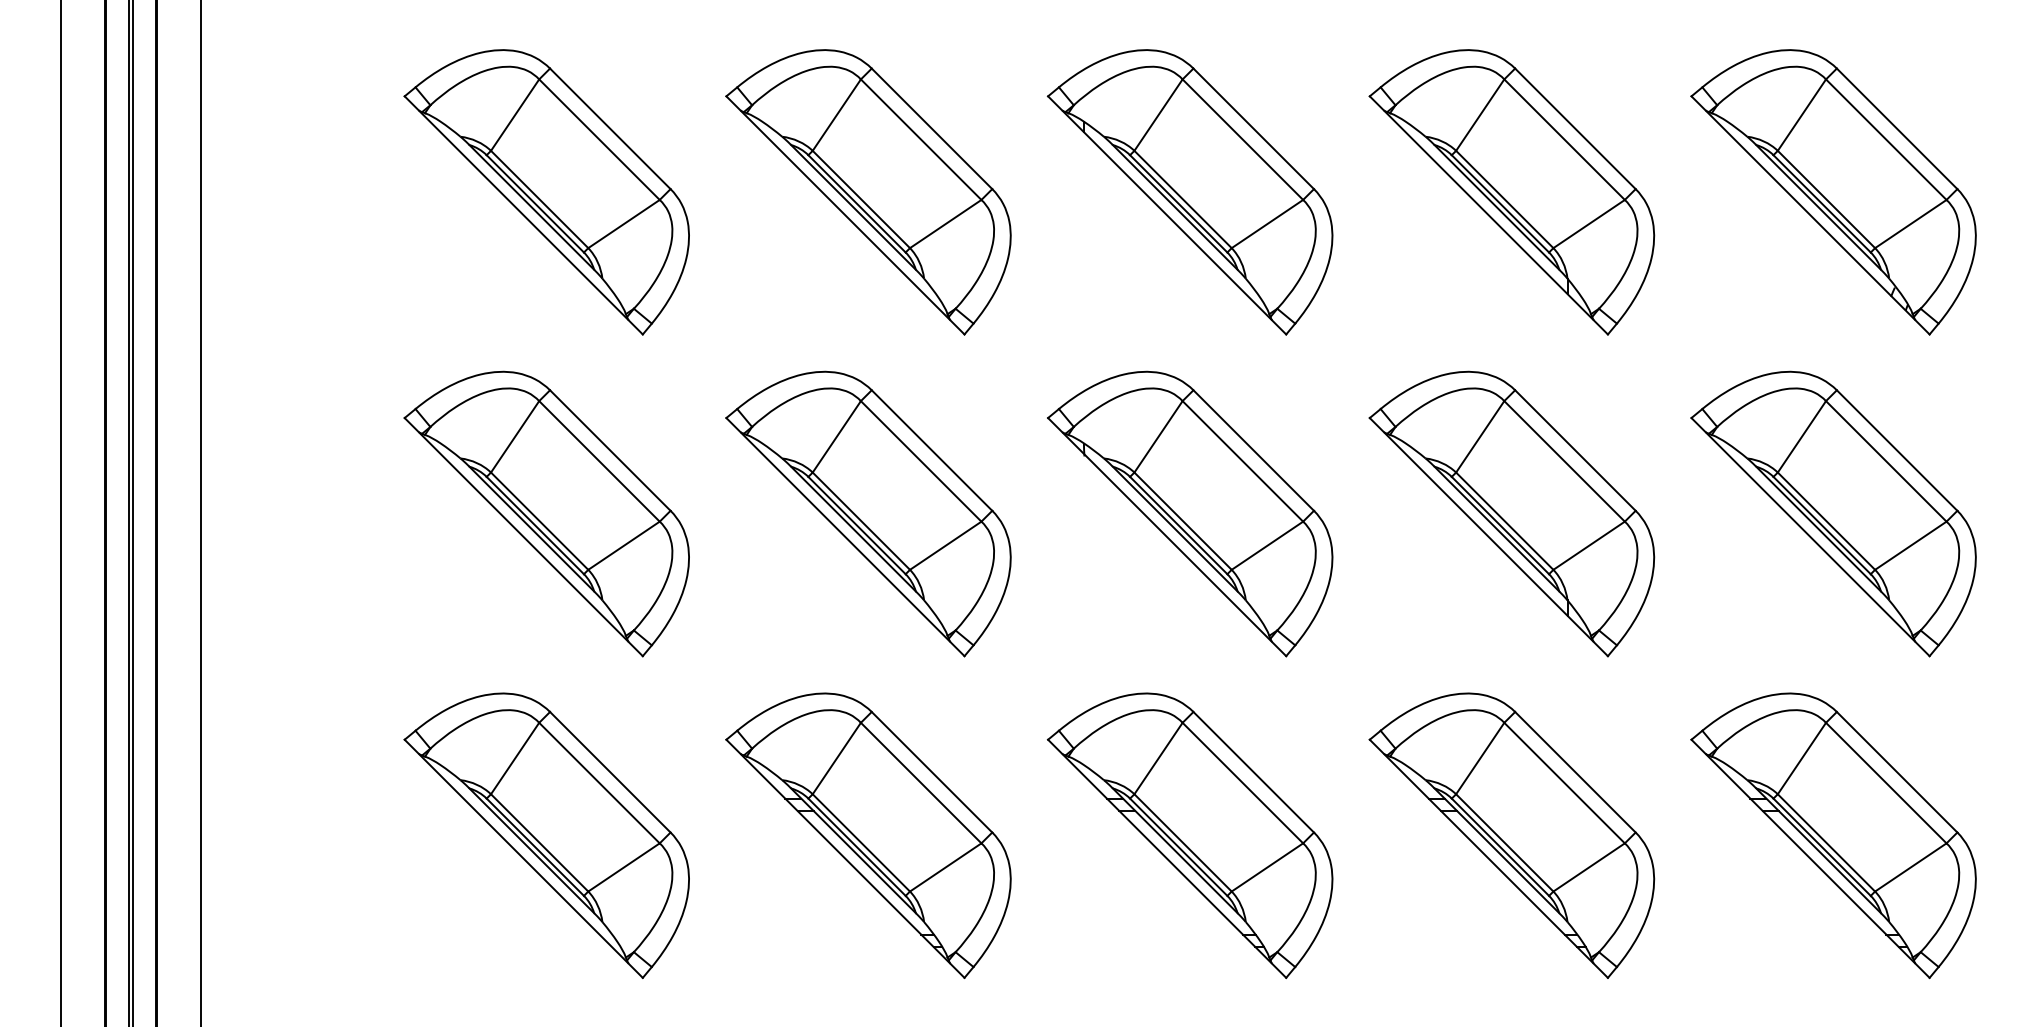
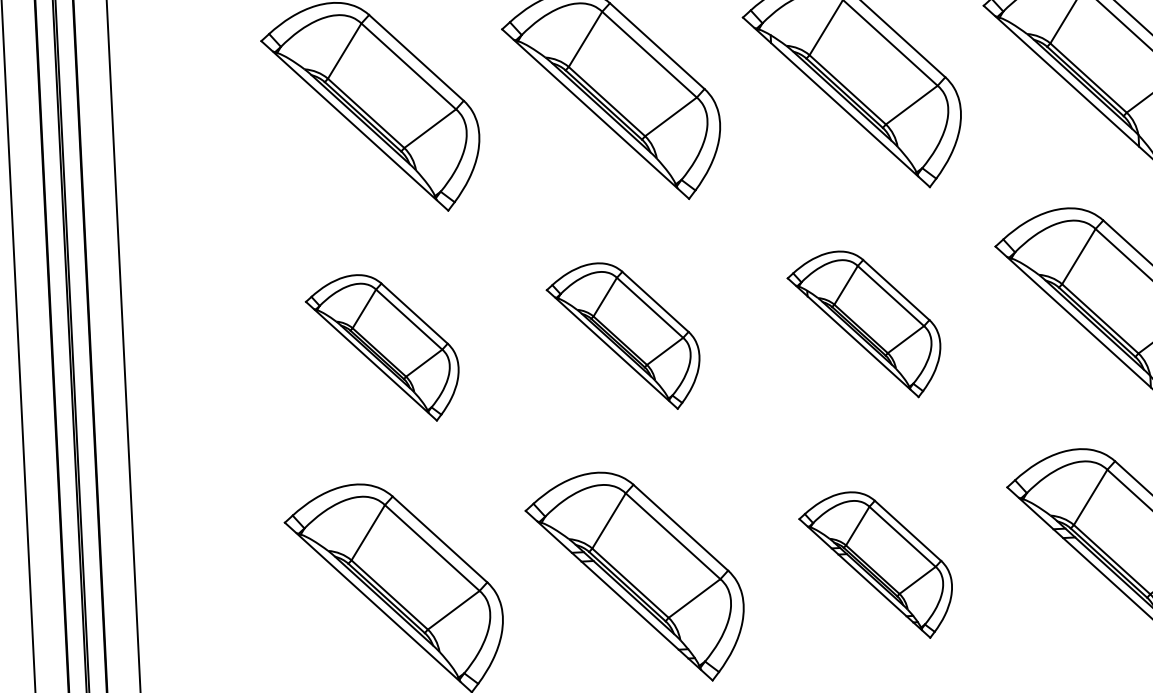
part: (546, 513) -> (382, 348), size x0.7
part: (868, 513) -> (623, 336), size x0.7
part: (1190, 513) -> (864, 324), size x0.7
part: (1189, 835) -> (875, 565), size x0.7

